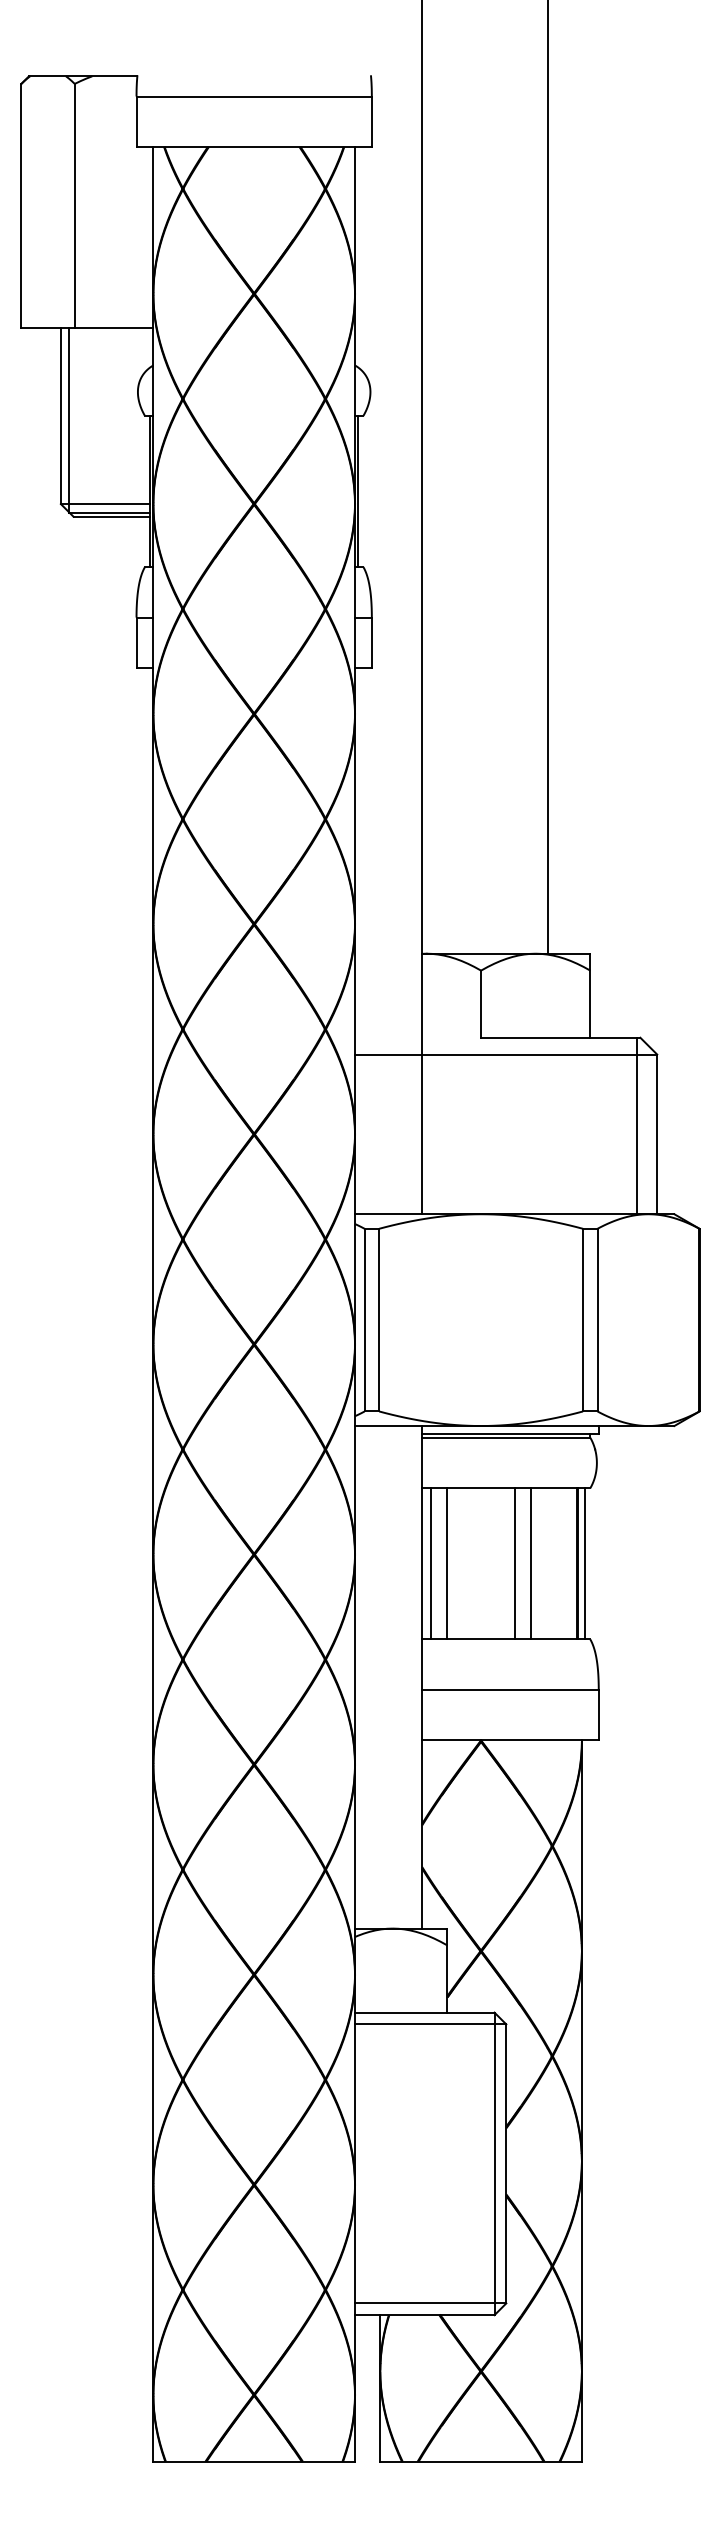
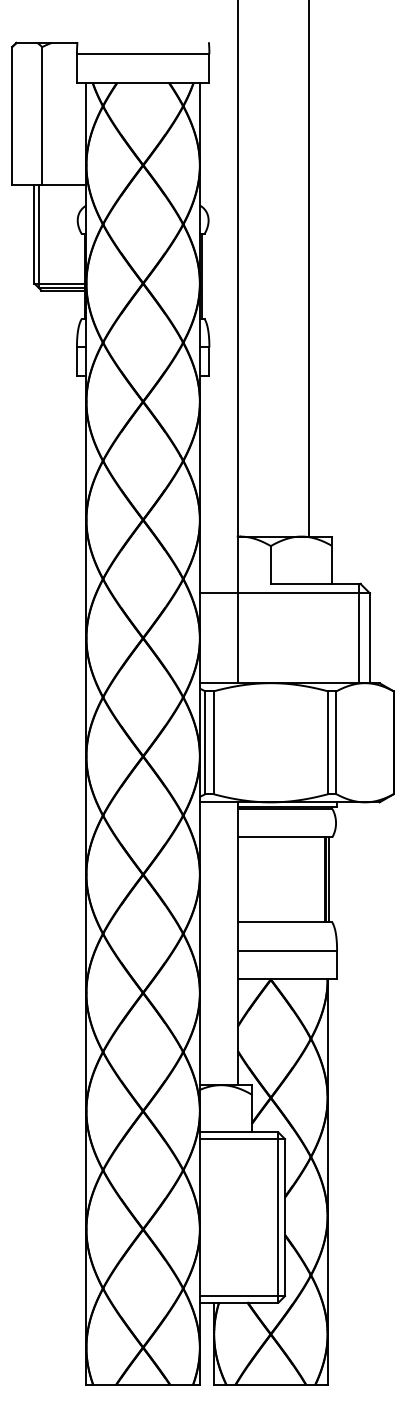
line: (430, 1563) -> (242, 879), removed
line: (446, 1563) -> (251, 879), removed
line: (514, 1563) -> (289, 879), removed
line: (530, 1563) -> (298, 879), removed

